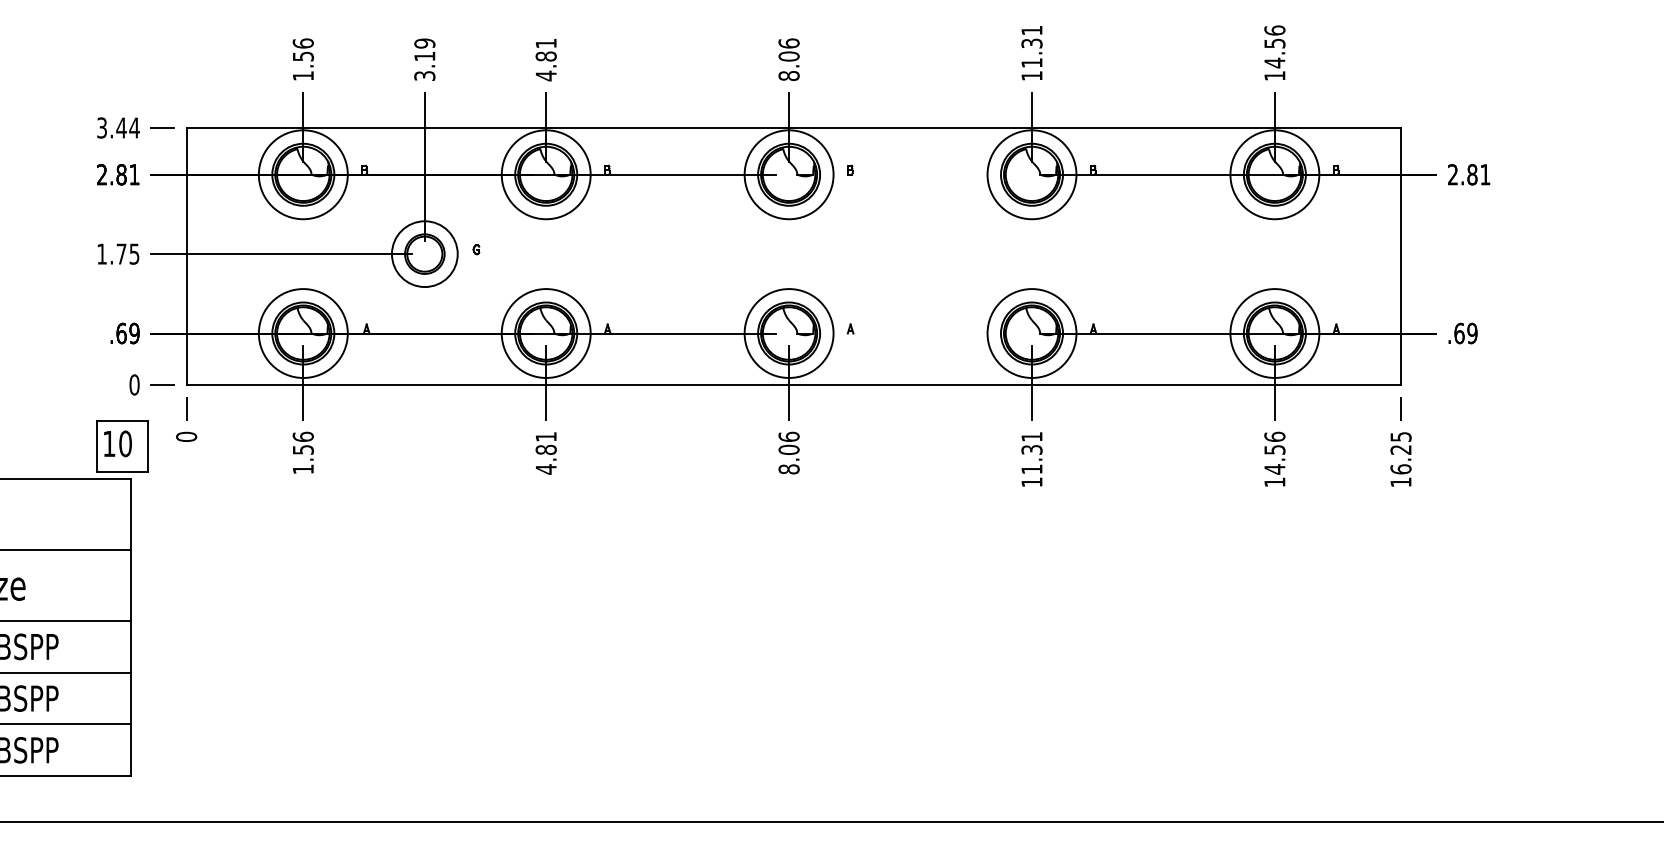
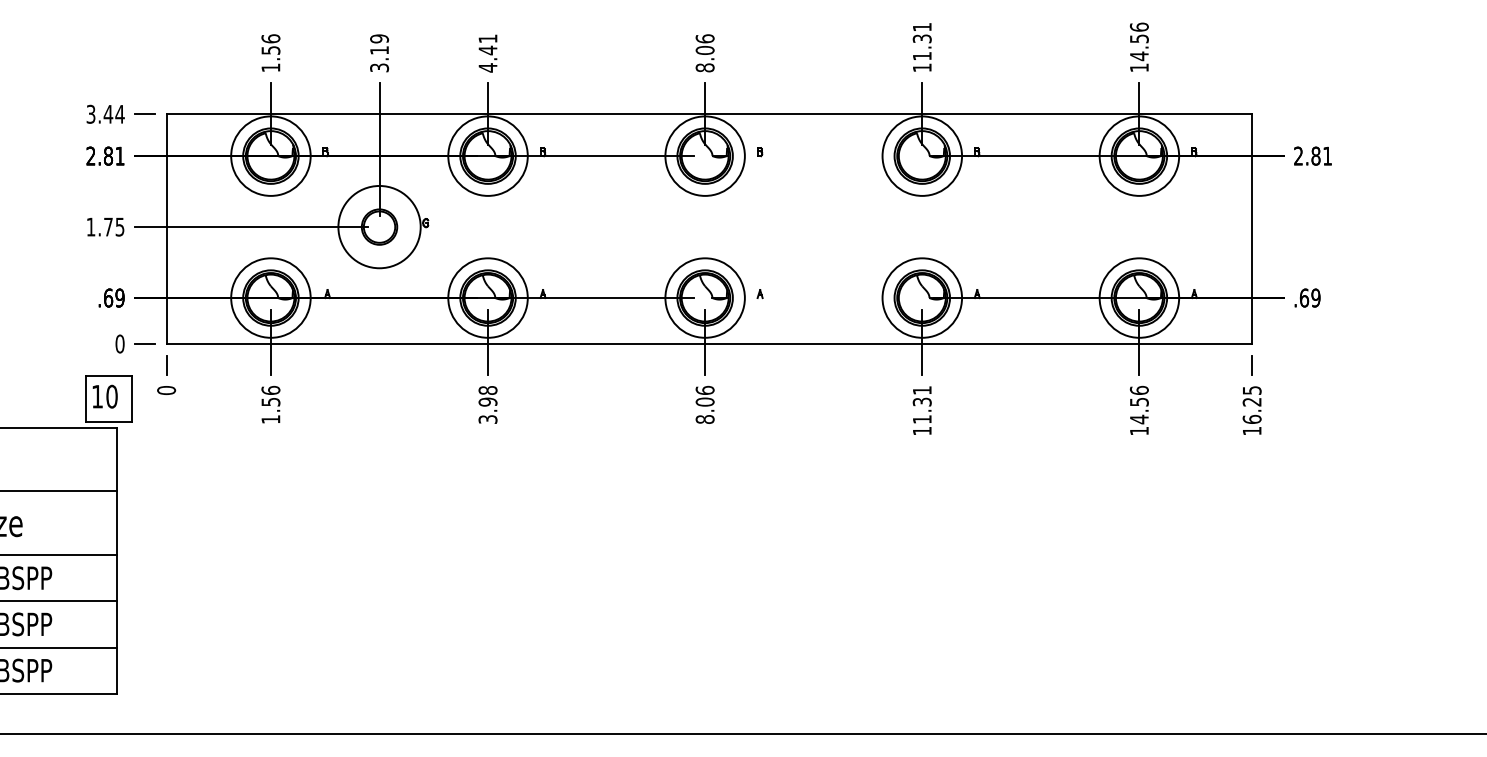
text: (545, 56) -> (487, 50), 4.81 -> 4.41
circle: (424, 253) -> (379, 226), size x1.4
text: (545, 453) -> (487, 405), 4.81 -> 3.98

